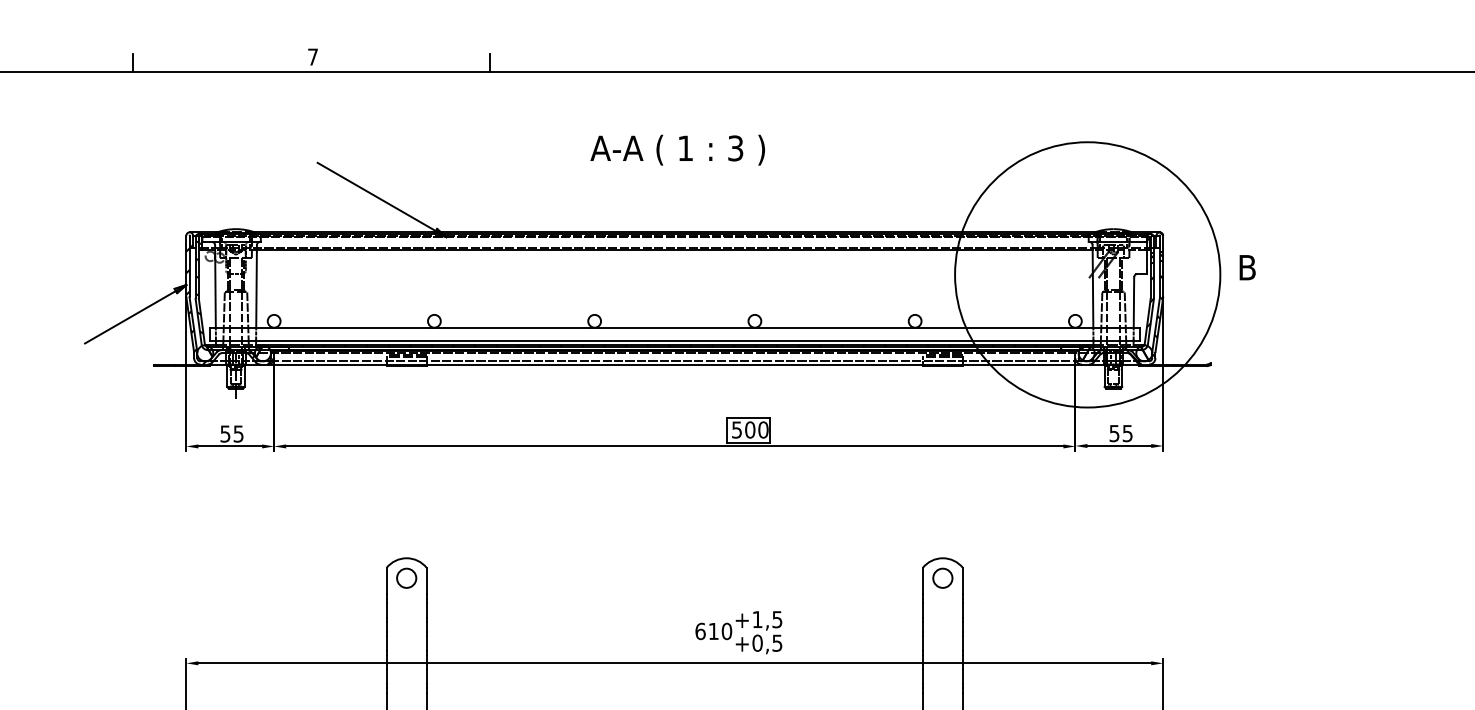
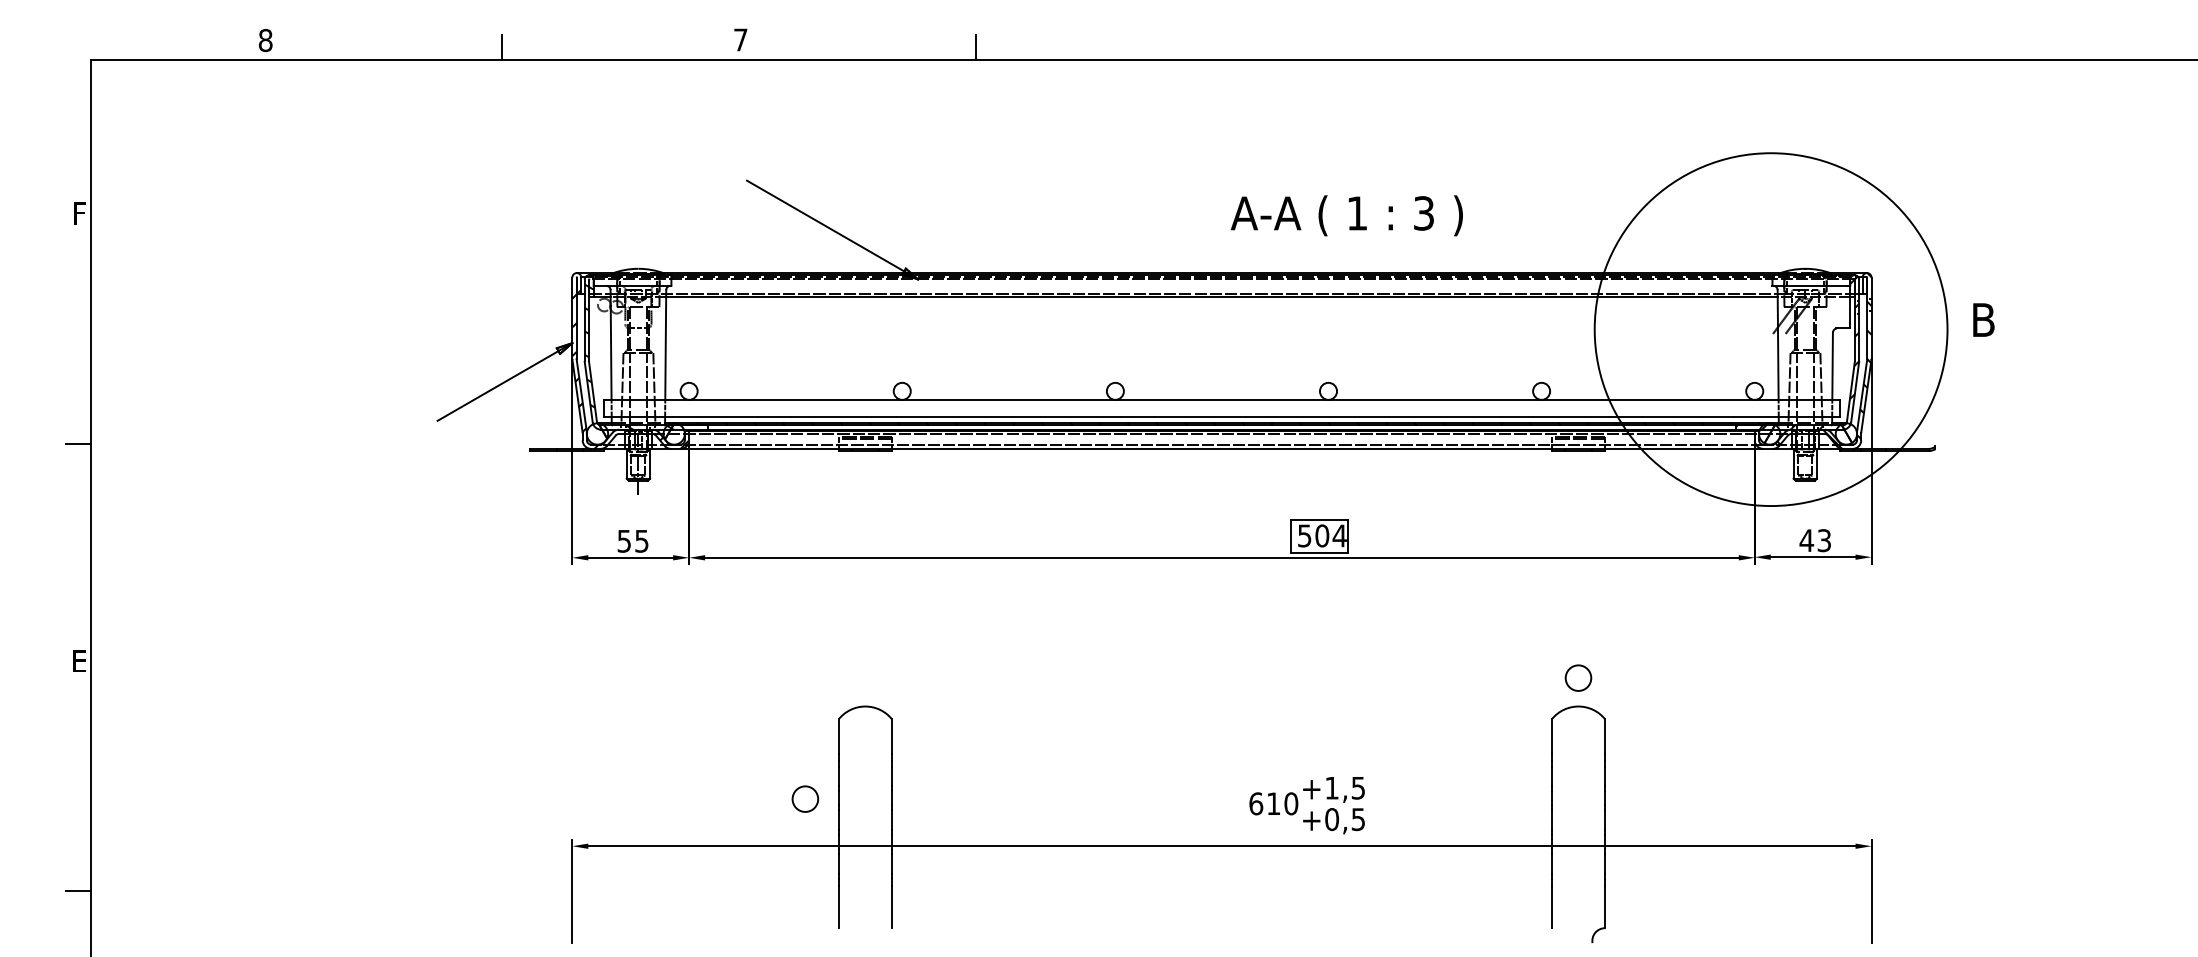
text: (677, 149) -> (1346, 215), moved
text: (763, 429) -> (1339, 535), 500 -> 504
text: (1120, 433) -> (1814, 540), 55 -> 43
circle: (406, 577) -> (805, 798), moved
circle: (942, 577) -> (1578, 677), moved

